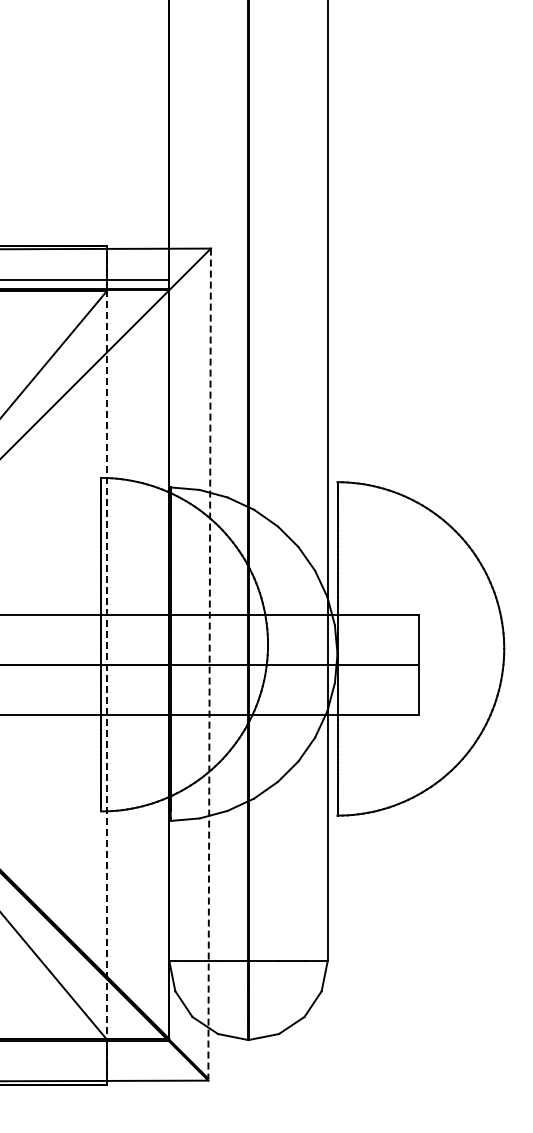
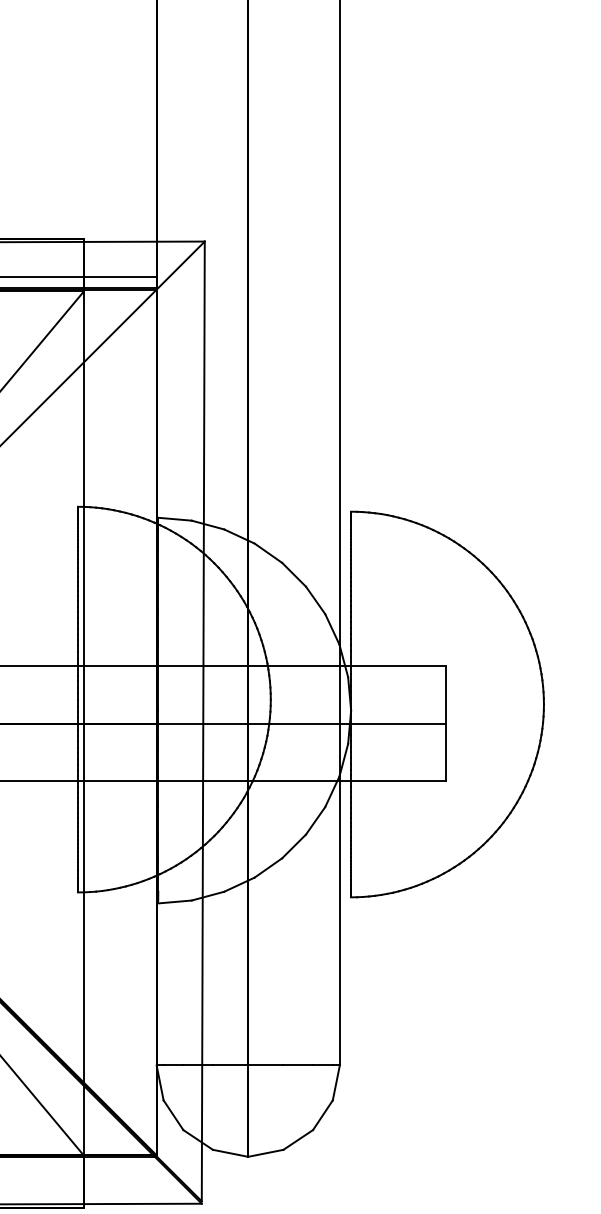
line: (209, 663) -> (203, 721), dashed -> solid
line: (106, 665) -> (83, 723), dashed -> solid

